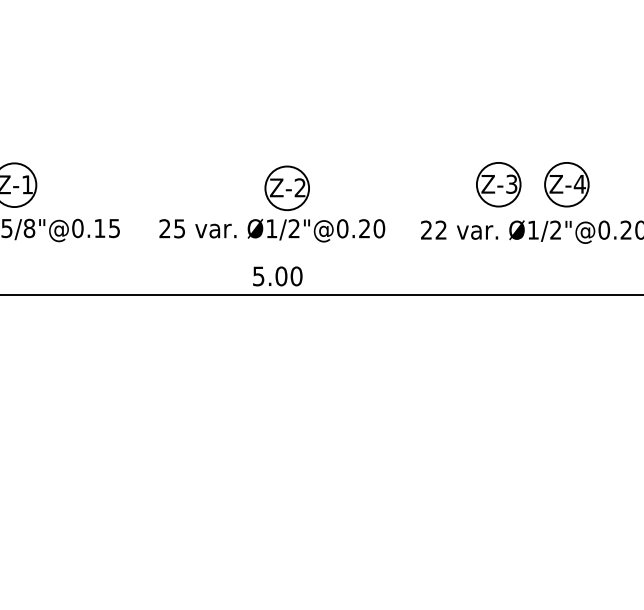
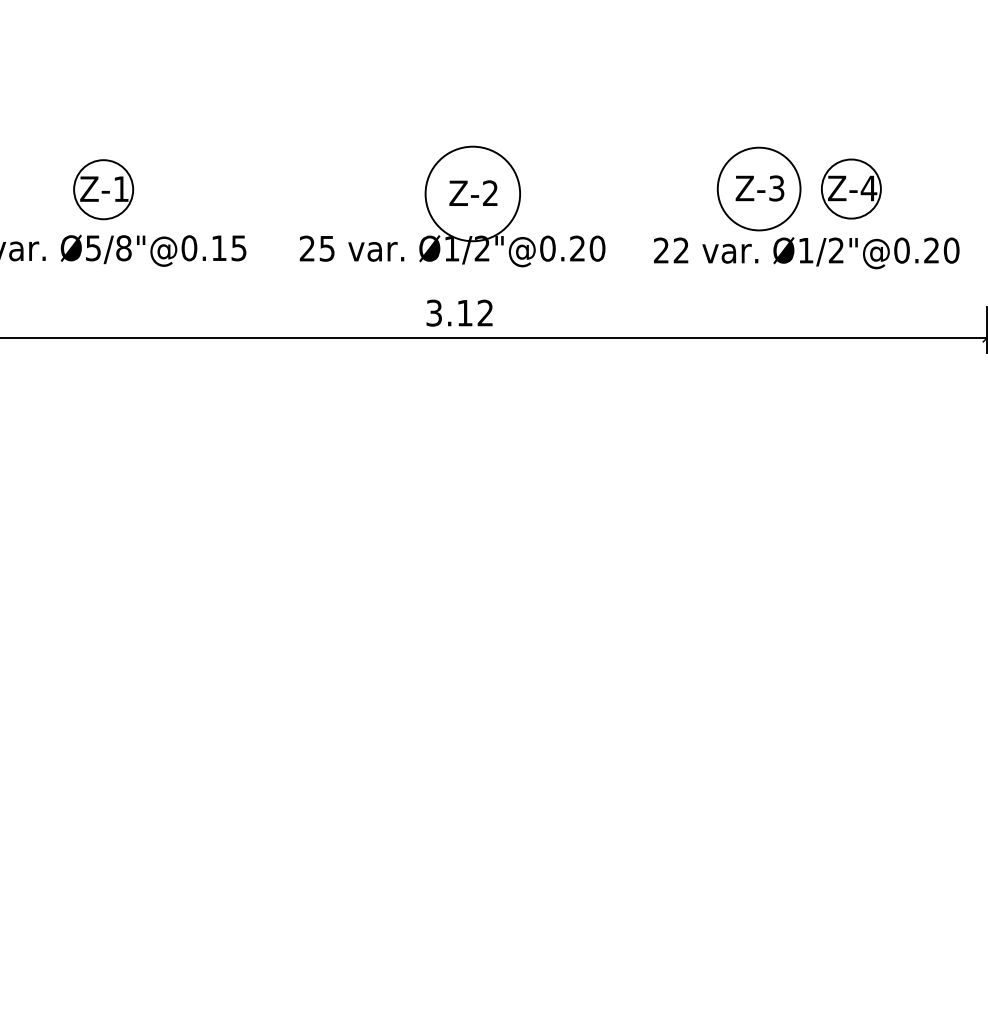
circle: (498, 184) -> (758, 188), size x1.4
circle: (286, 188) -> (472, 193), size x1.6
text: (278, 275) -> (460, 312), 5.00 -> 3.12

